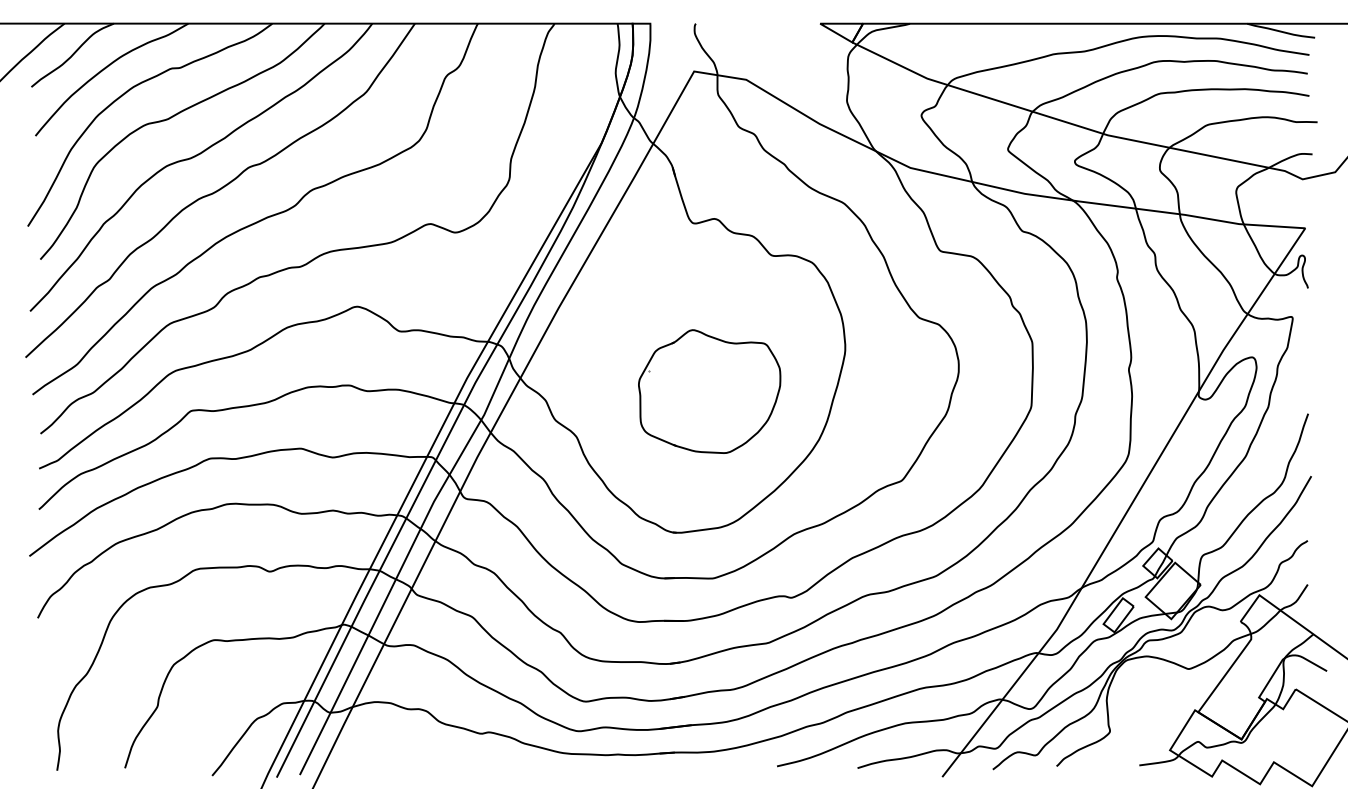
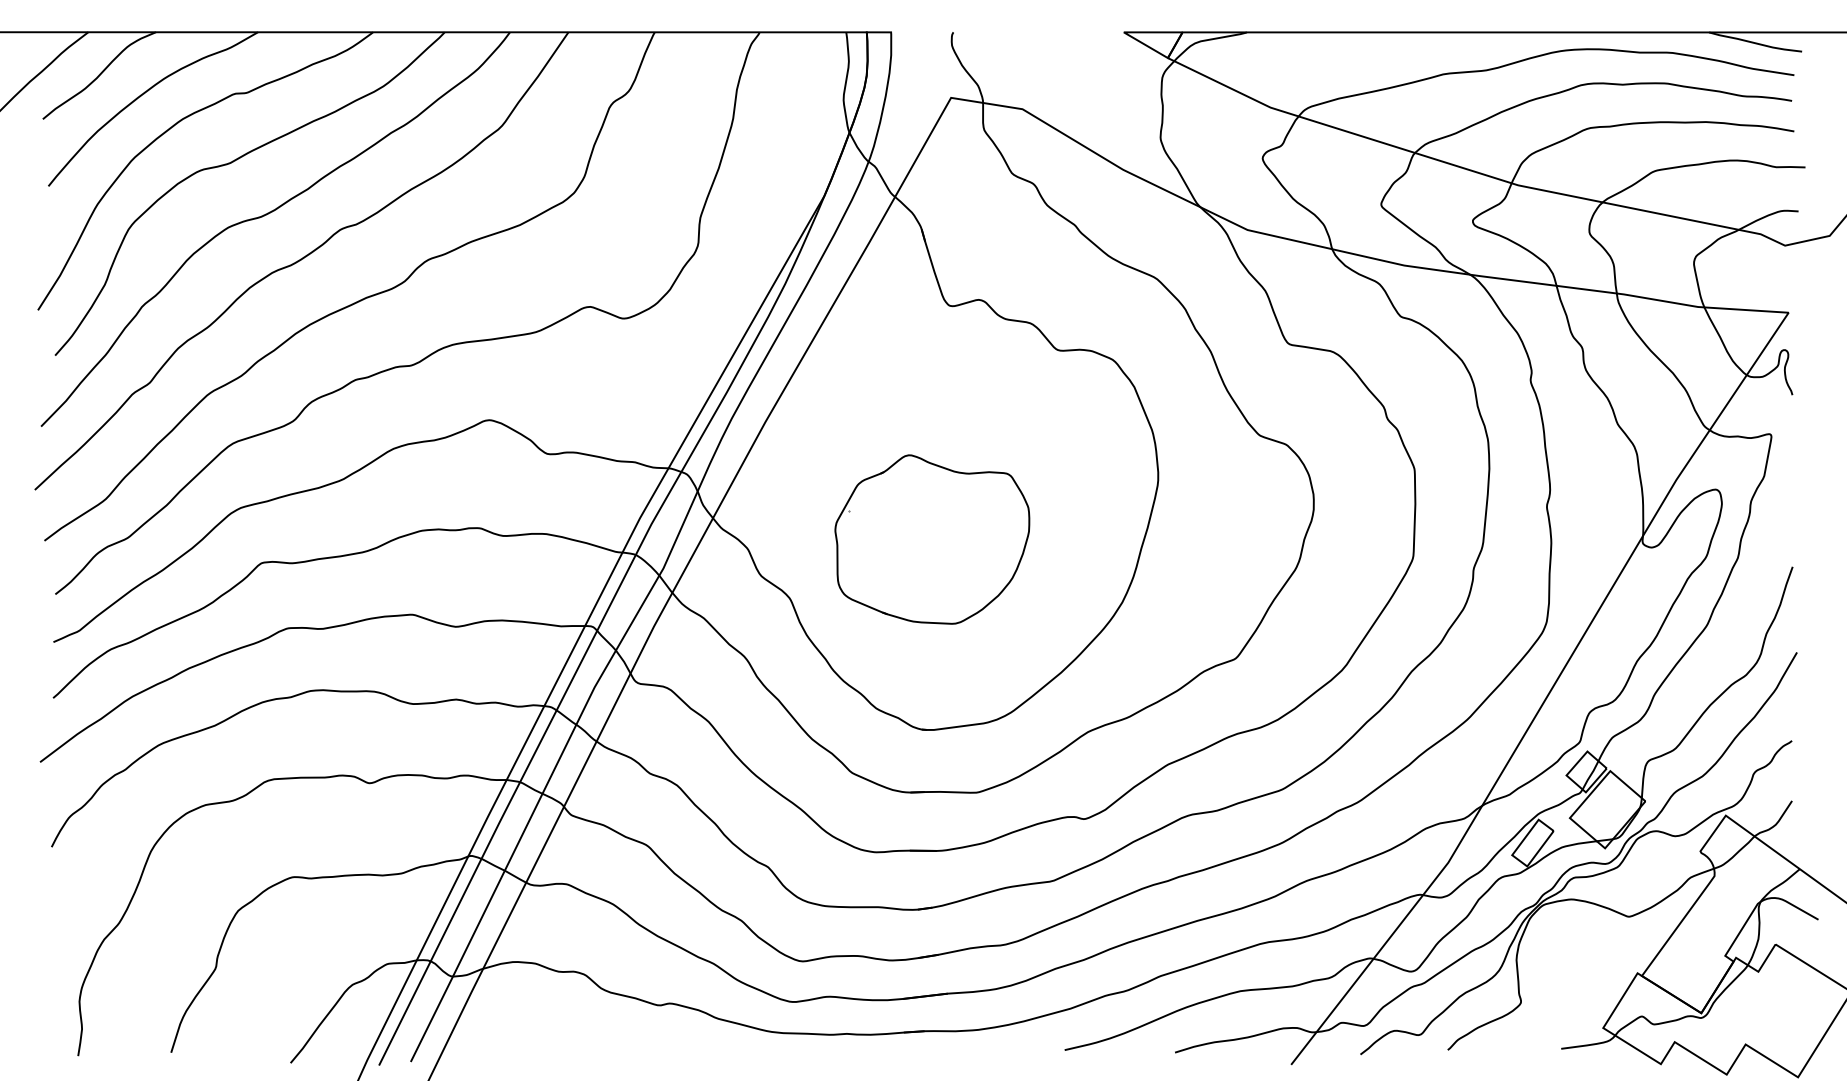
part: (709, 391) -> (932, 539), moved

